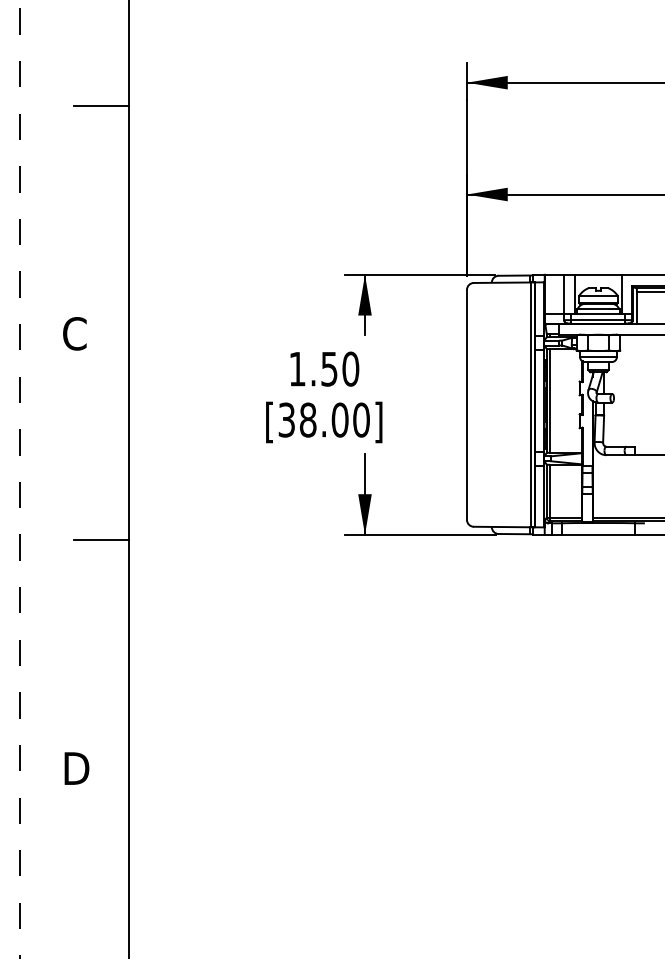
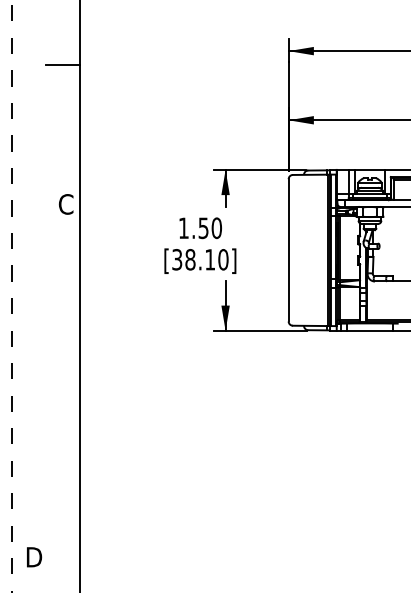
text: (73, 333) -> (65, 204), moved
text: (340, 419) -> (210, 259), [38.00] -> [38.10]
line: (101, 540) -> (62, 334), removed
text: (76, 768) -> (34, 557), moved

